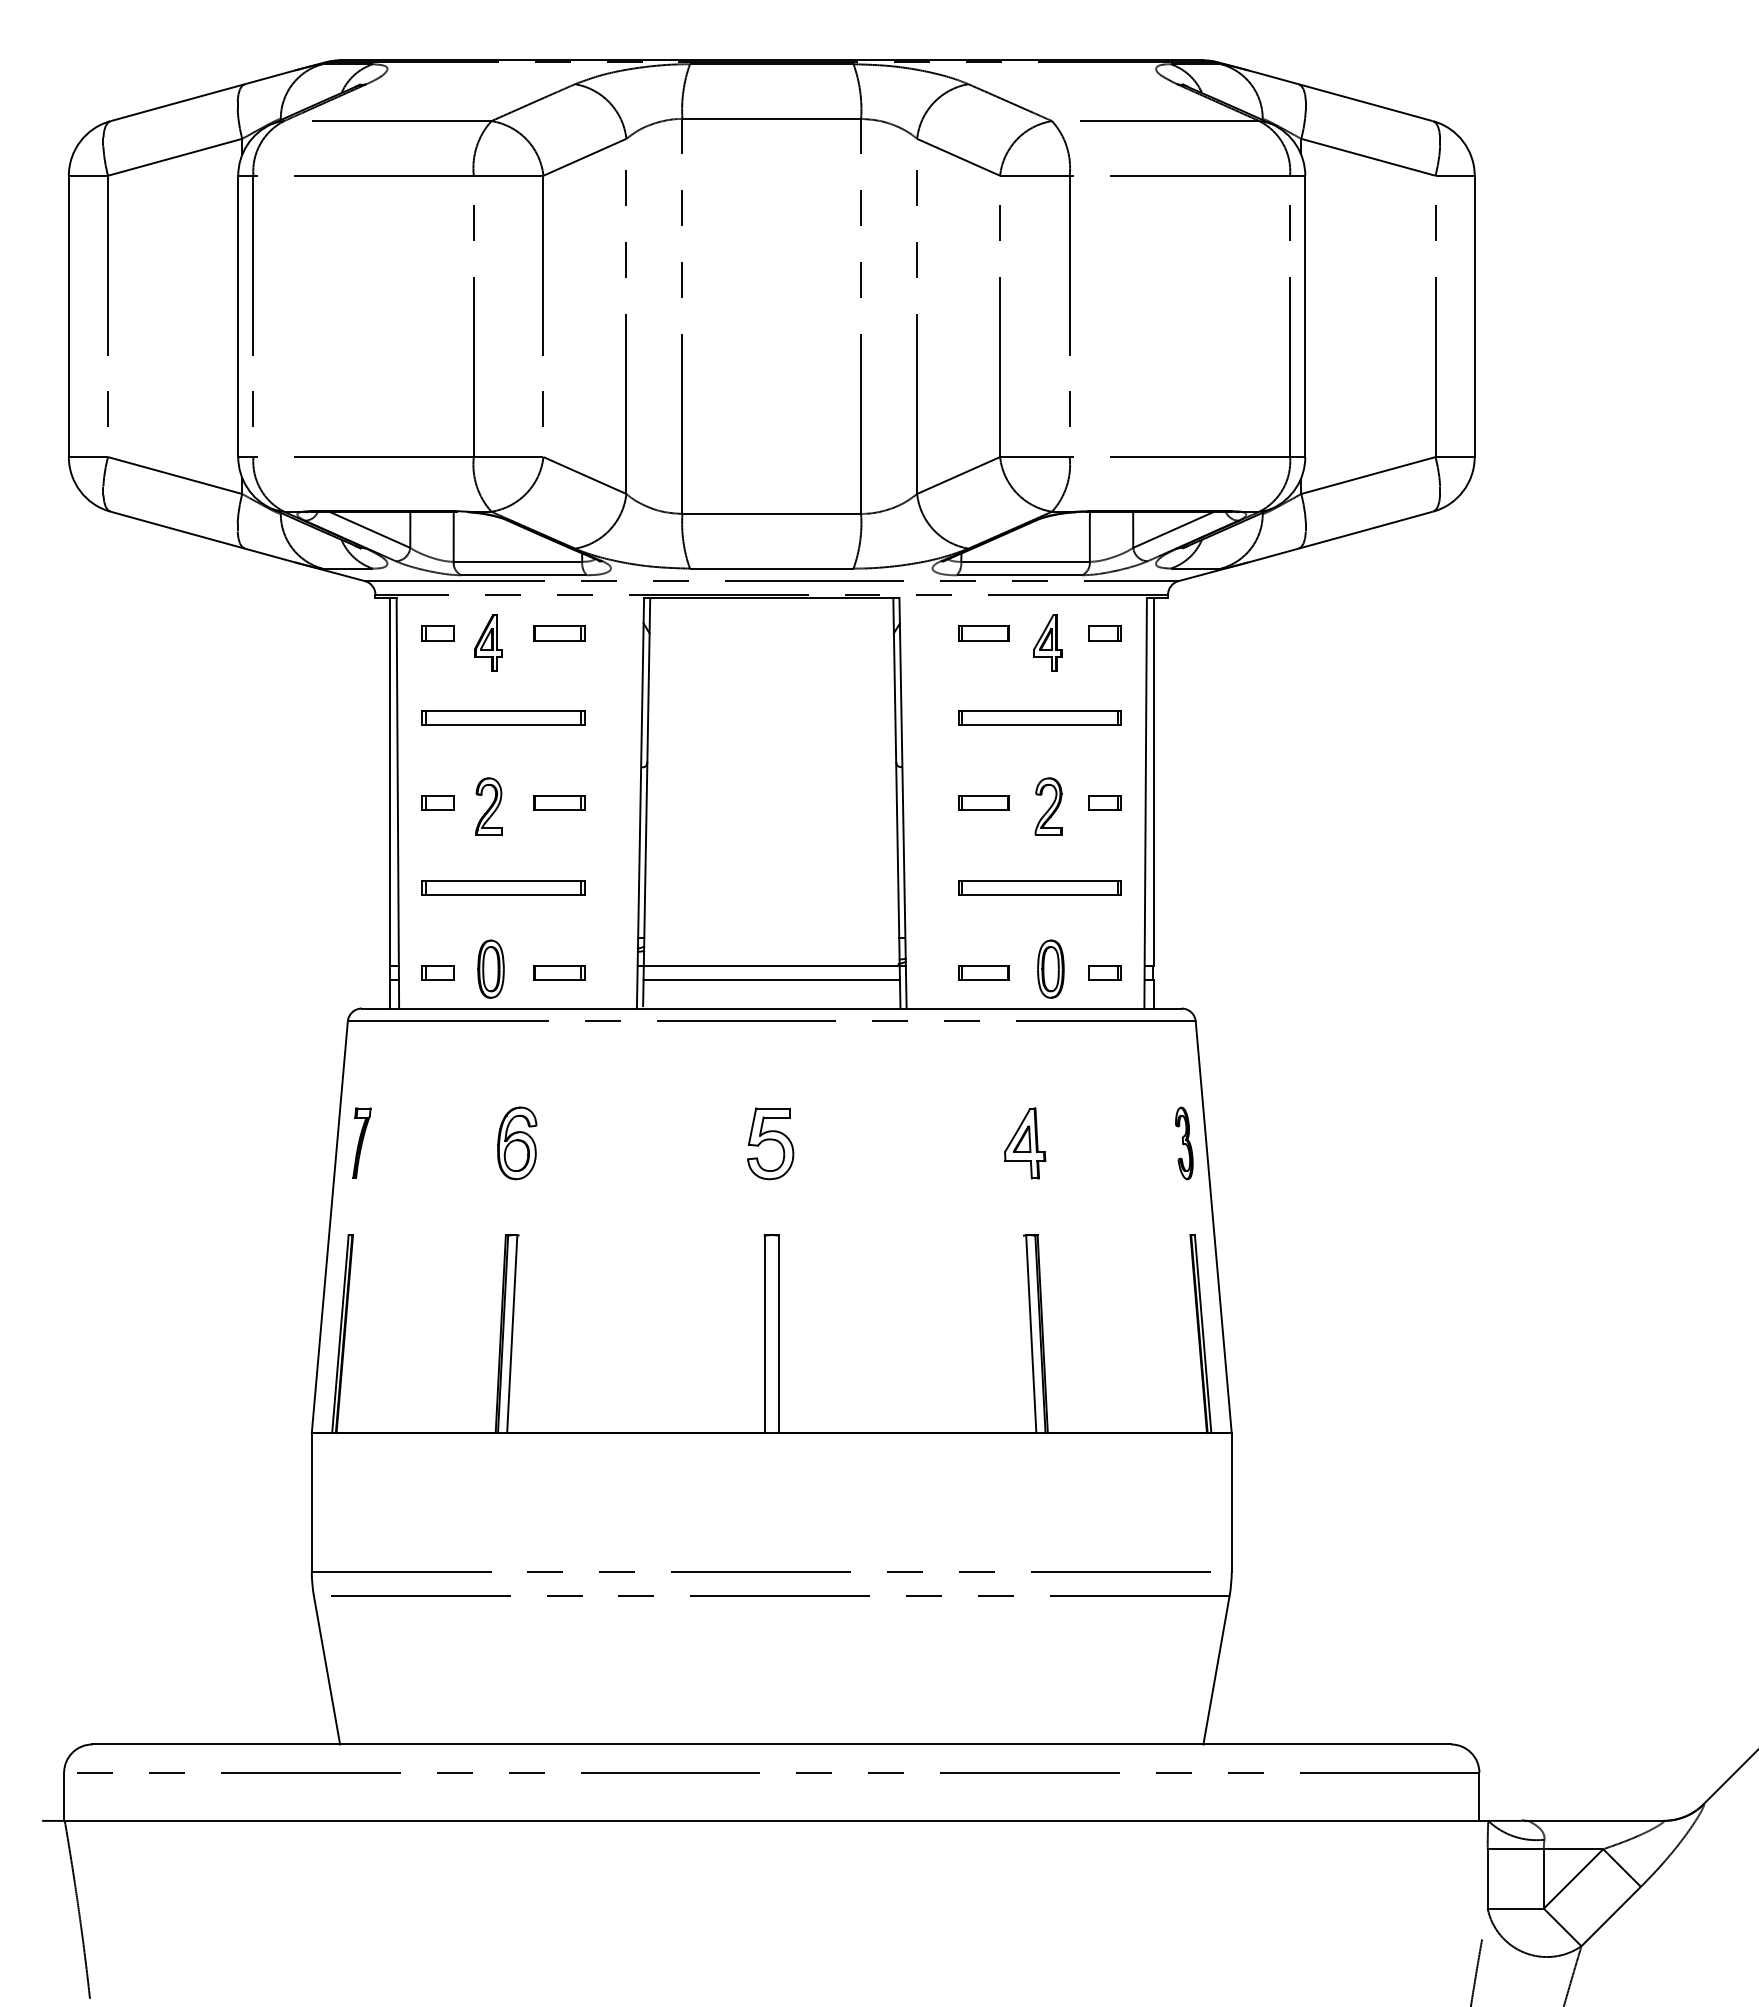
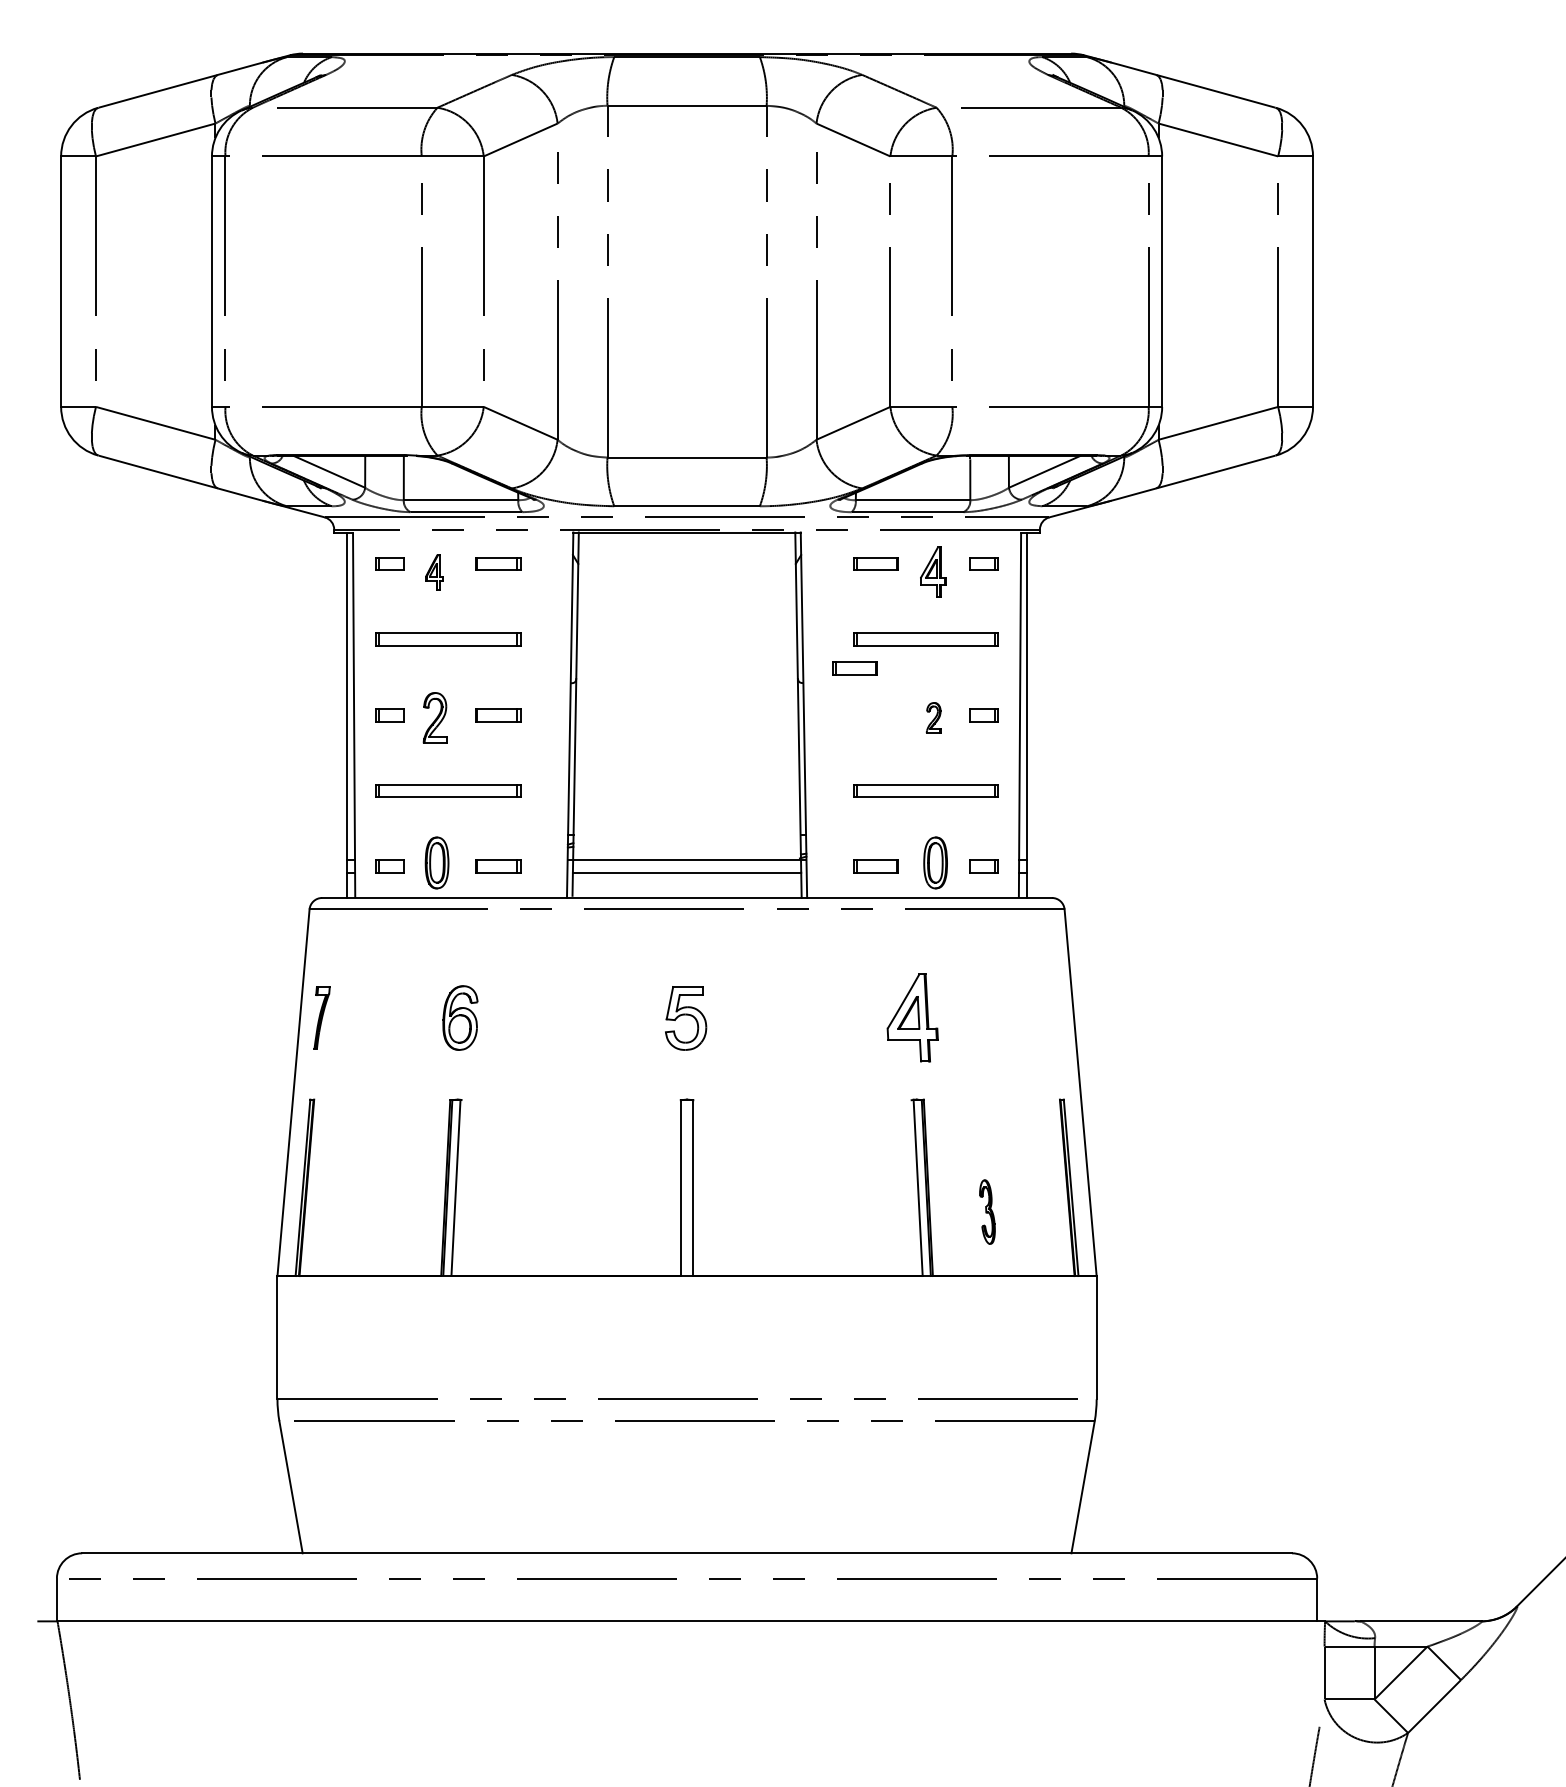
part: (488, 641) -> (434, 571), size x0.7
part: (983, 803) -> (854, 668), moved
part: (1048, 805) -> (933, 717), size x0.6
part: (1184, 1142) -> (987, 1211), moved
part: (1024, 1143) -> (912, 1018), size x1.4

